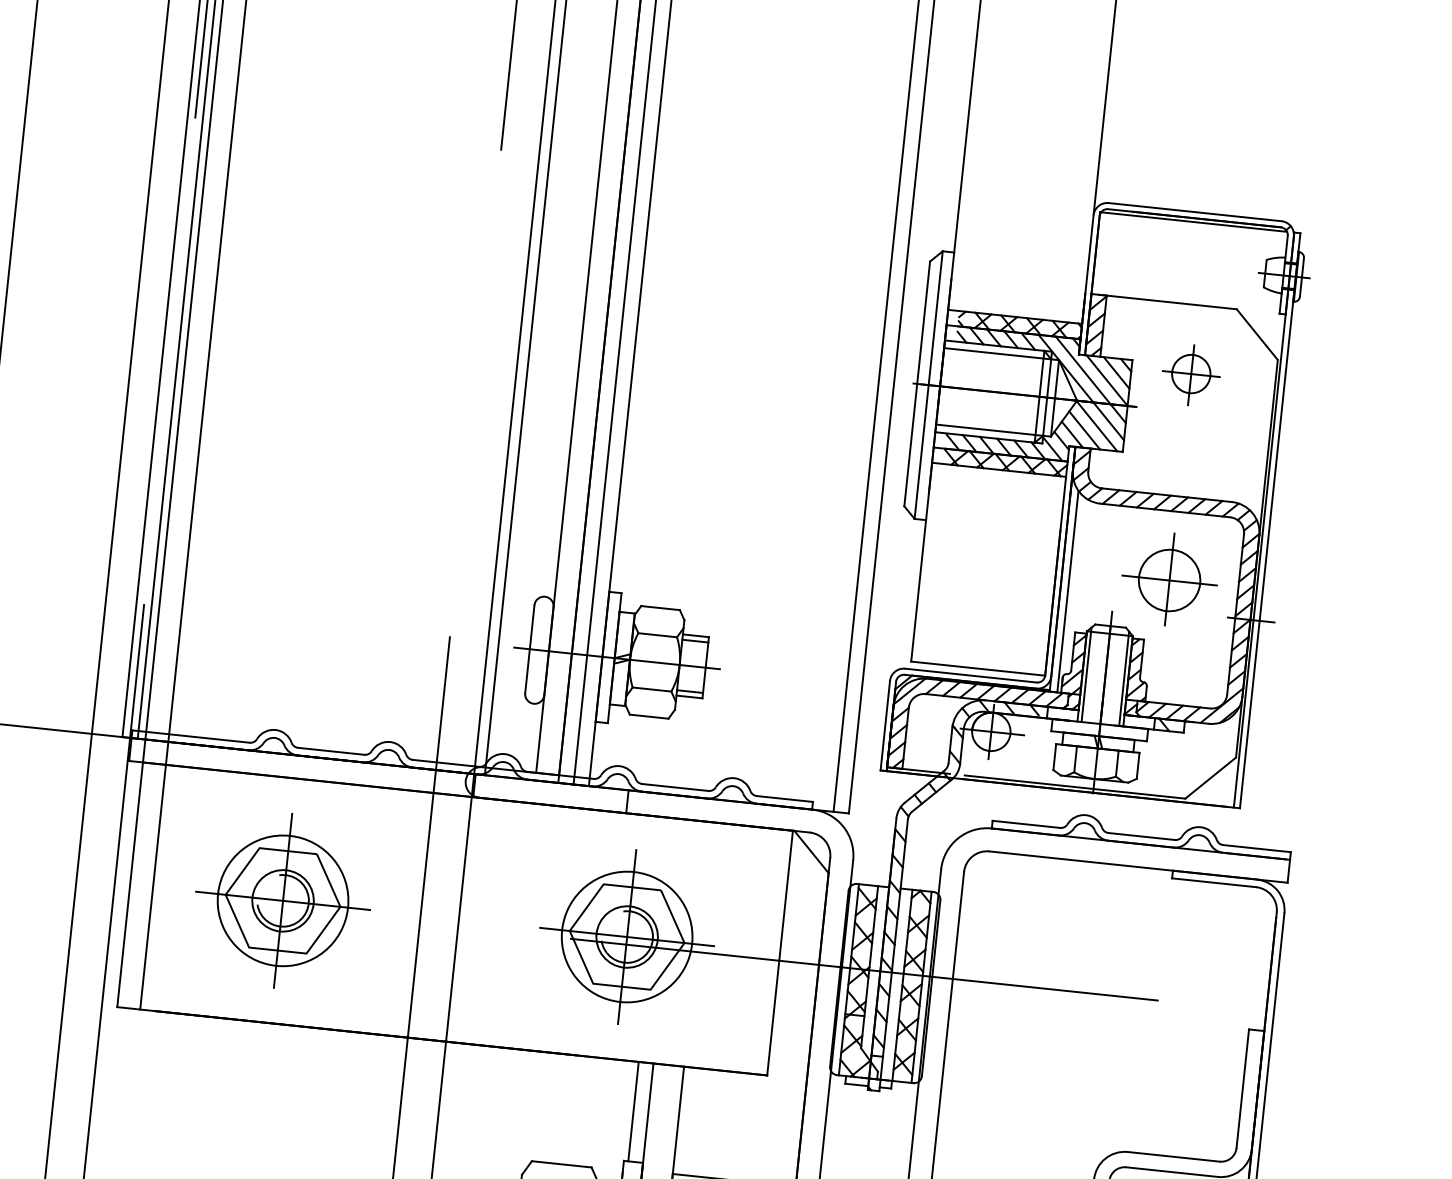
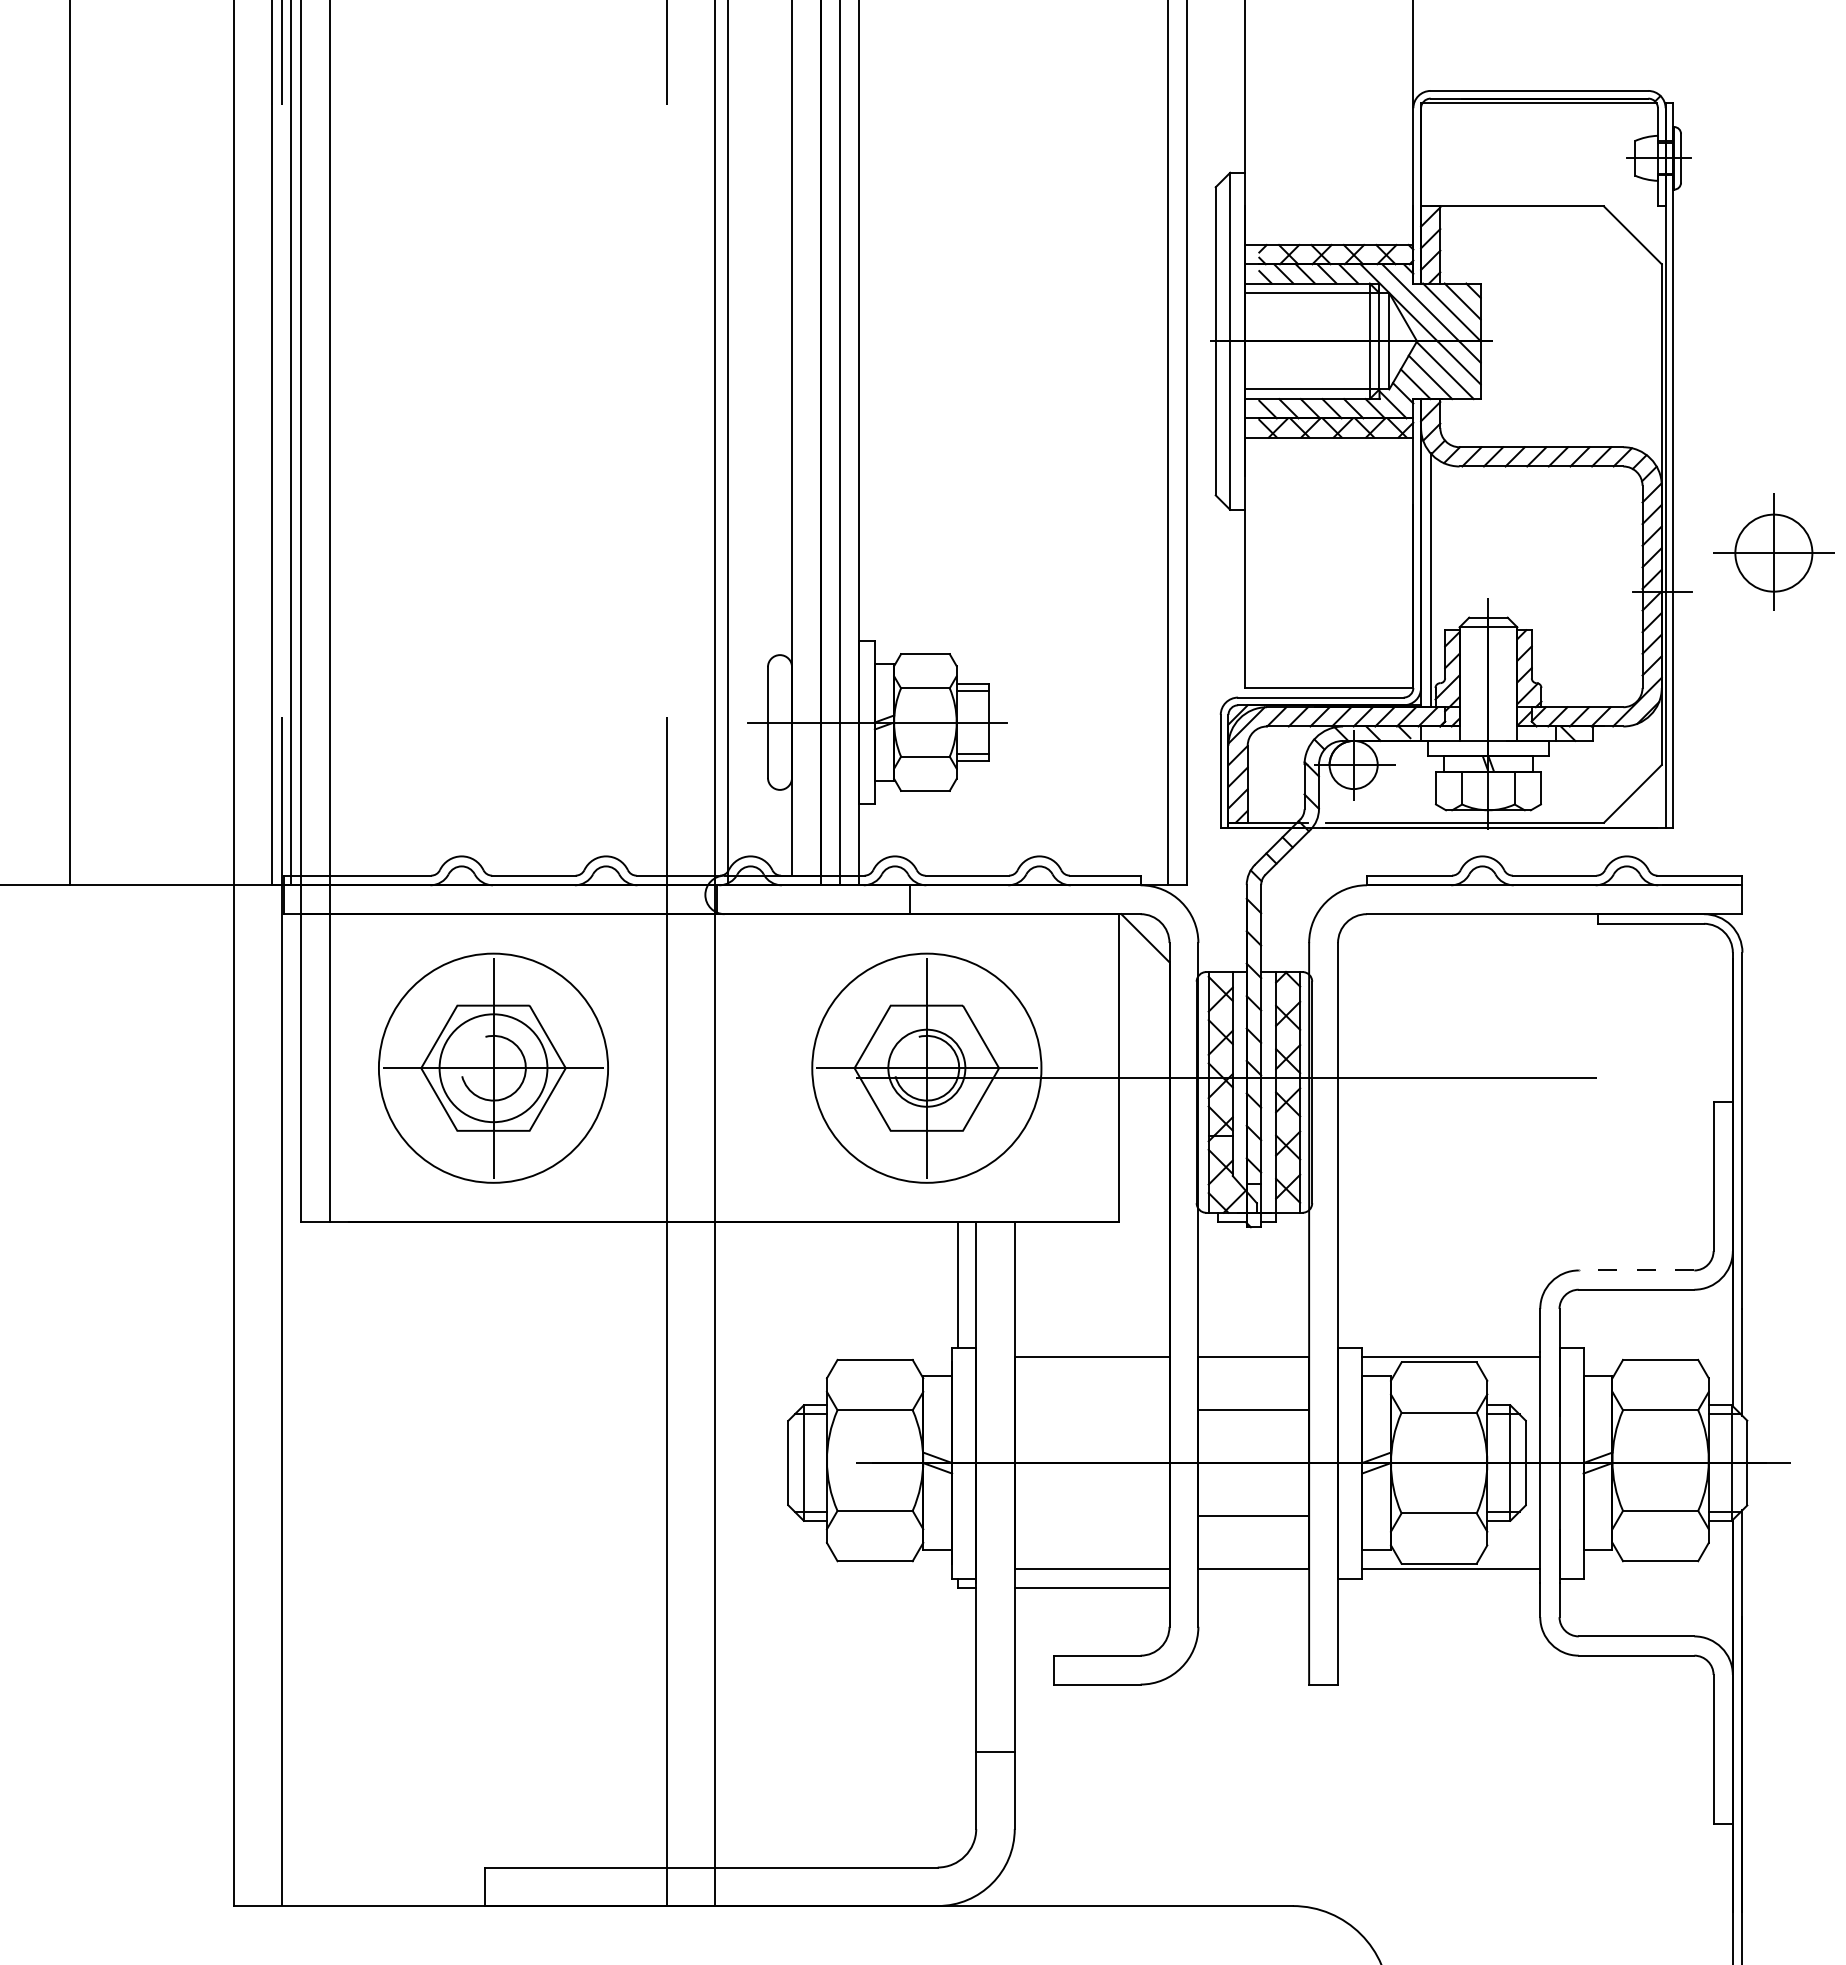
part: (1190, 375) -> (1555, 294), removed
part: (1169, 579) -> (1773, 551), moved
line: (1086, 674) -> (1464, 681), removed
line: (1124, 678) -> (1512, 681), removed
circle: (283, 900) -> (493, 1067), size x1.4
circle: (283, 901) -> (493, 1068), size x1.4
circle: (626, 937) -> (926, 1068), size x1.4
line: (1173, 1156) -> (1636, 1270), solid -> dashed

